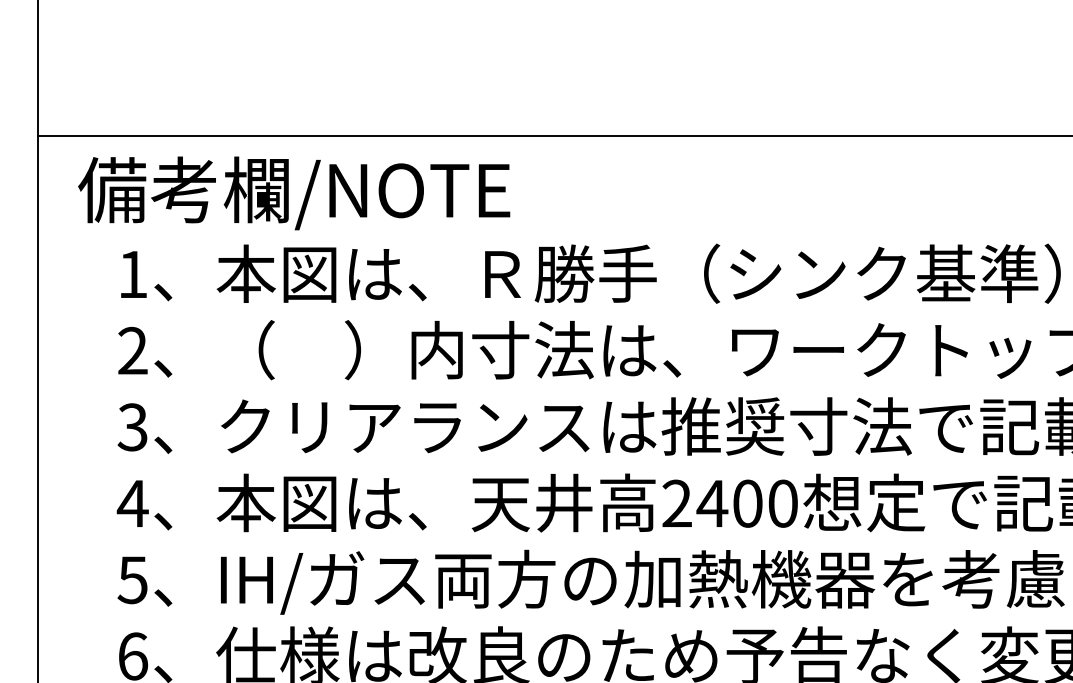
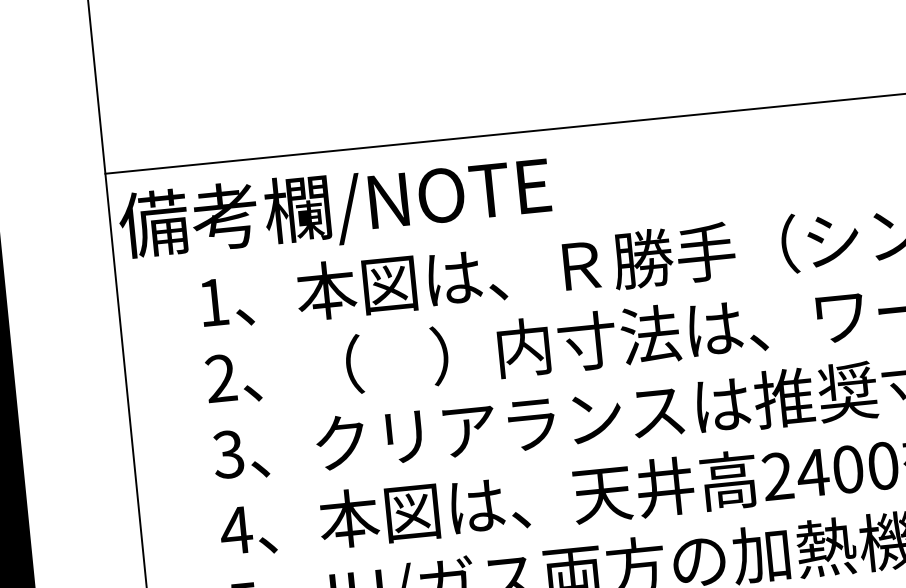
text: (294, 193) -> (335, 208), moved

